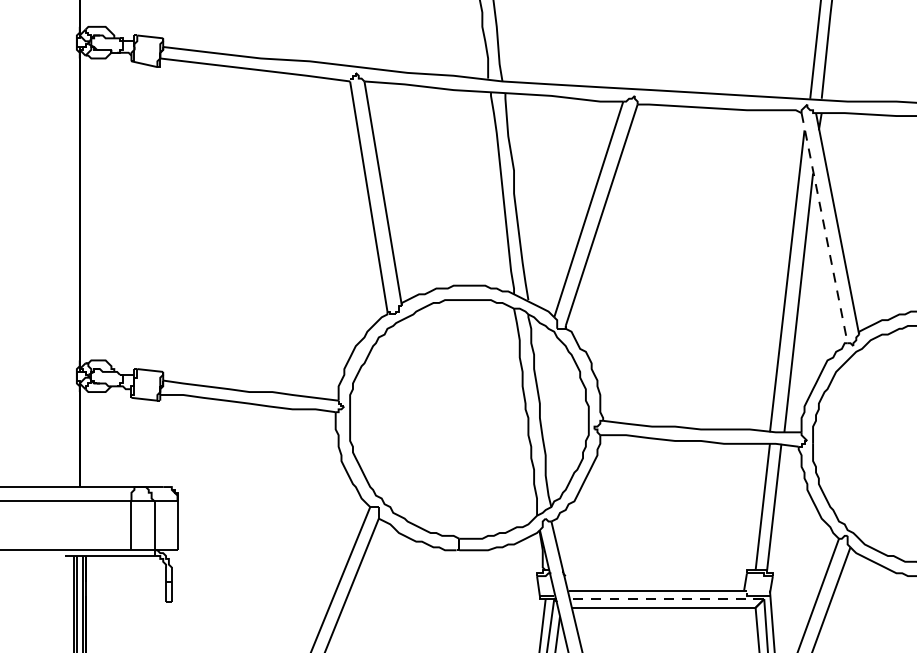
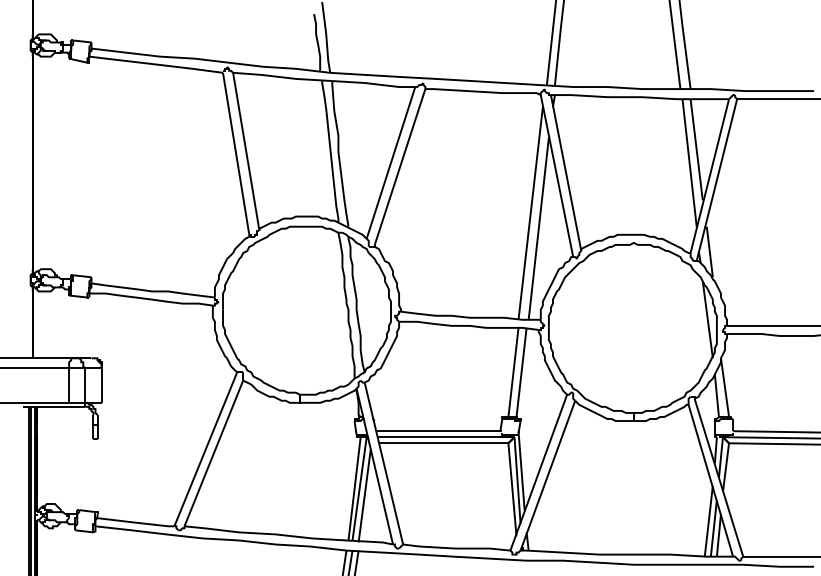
line: (825, 228) -> (557, 176), dashed -> solid
line: (666, 599) -> (445, 437), dashed -> solid

